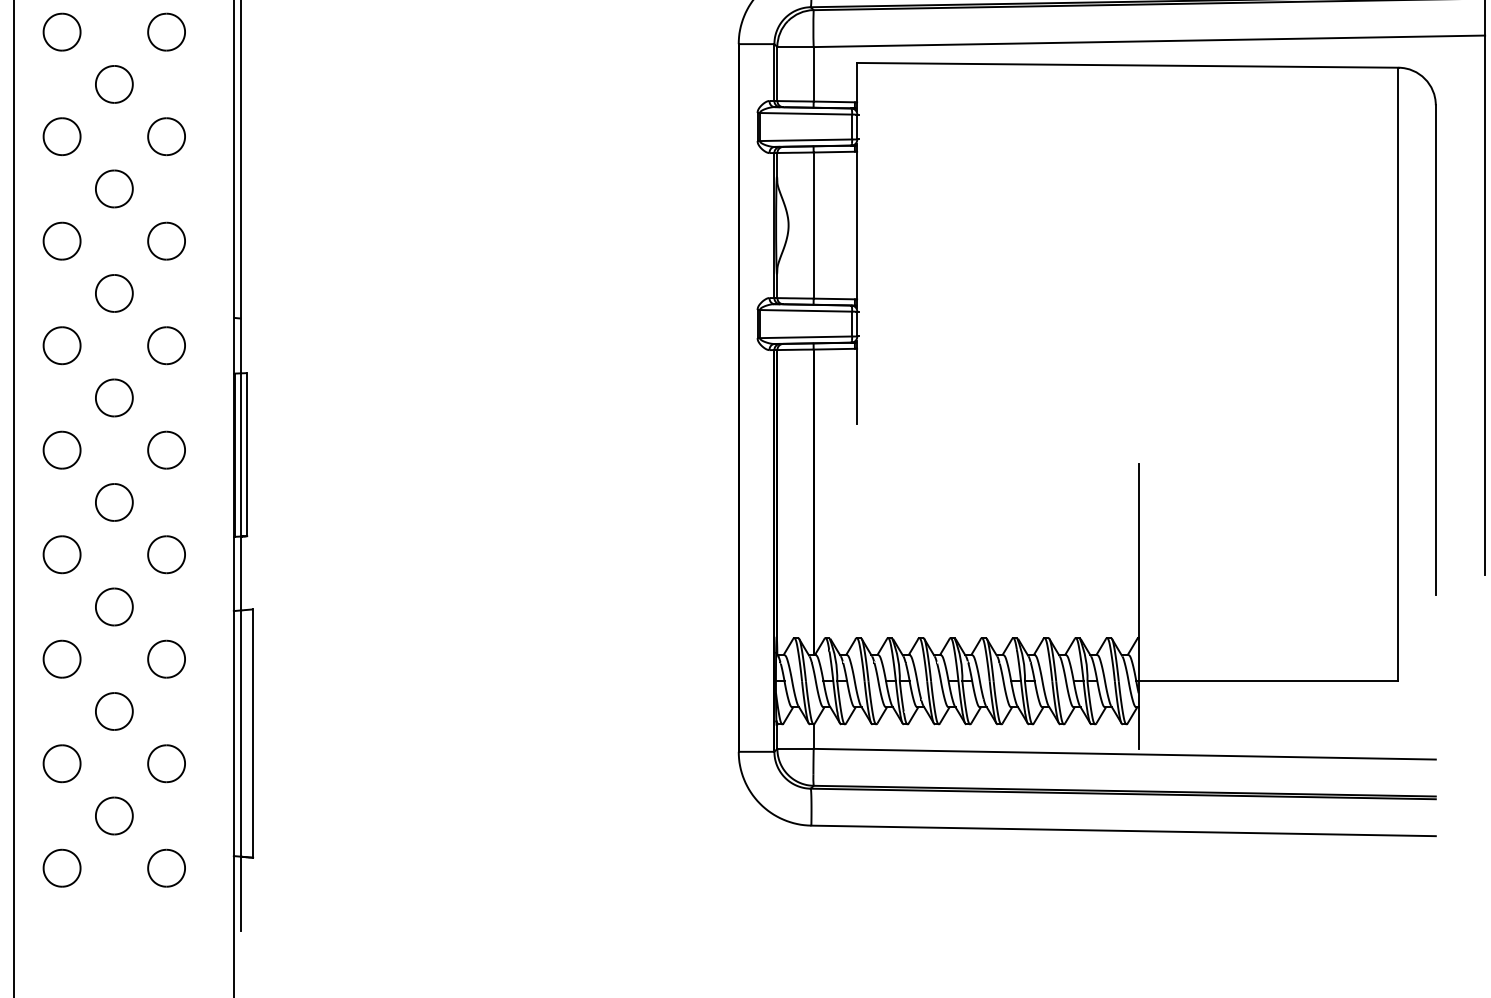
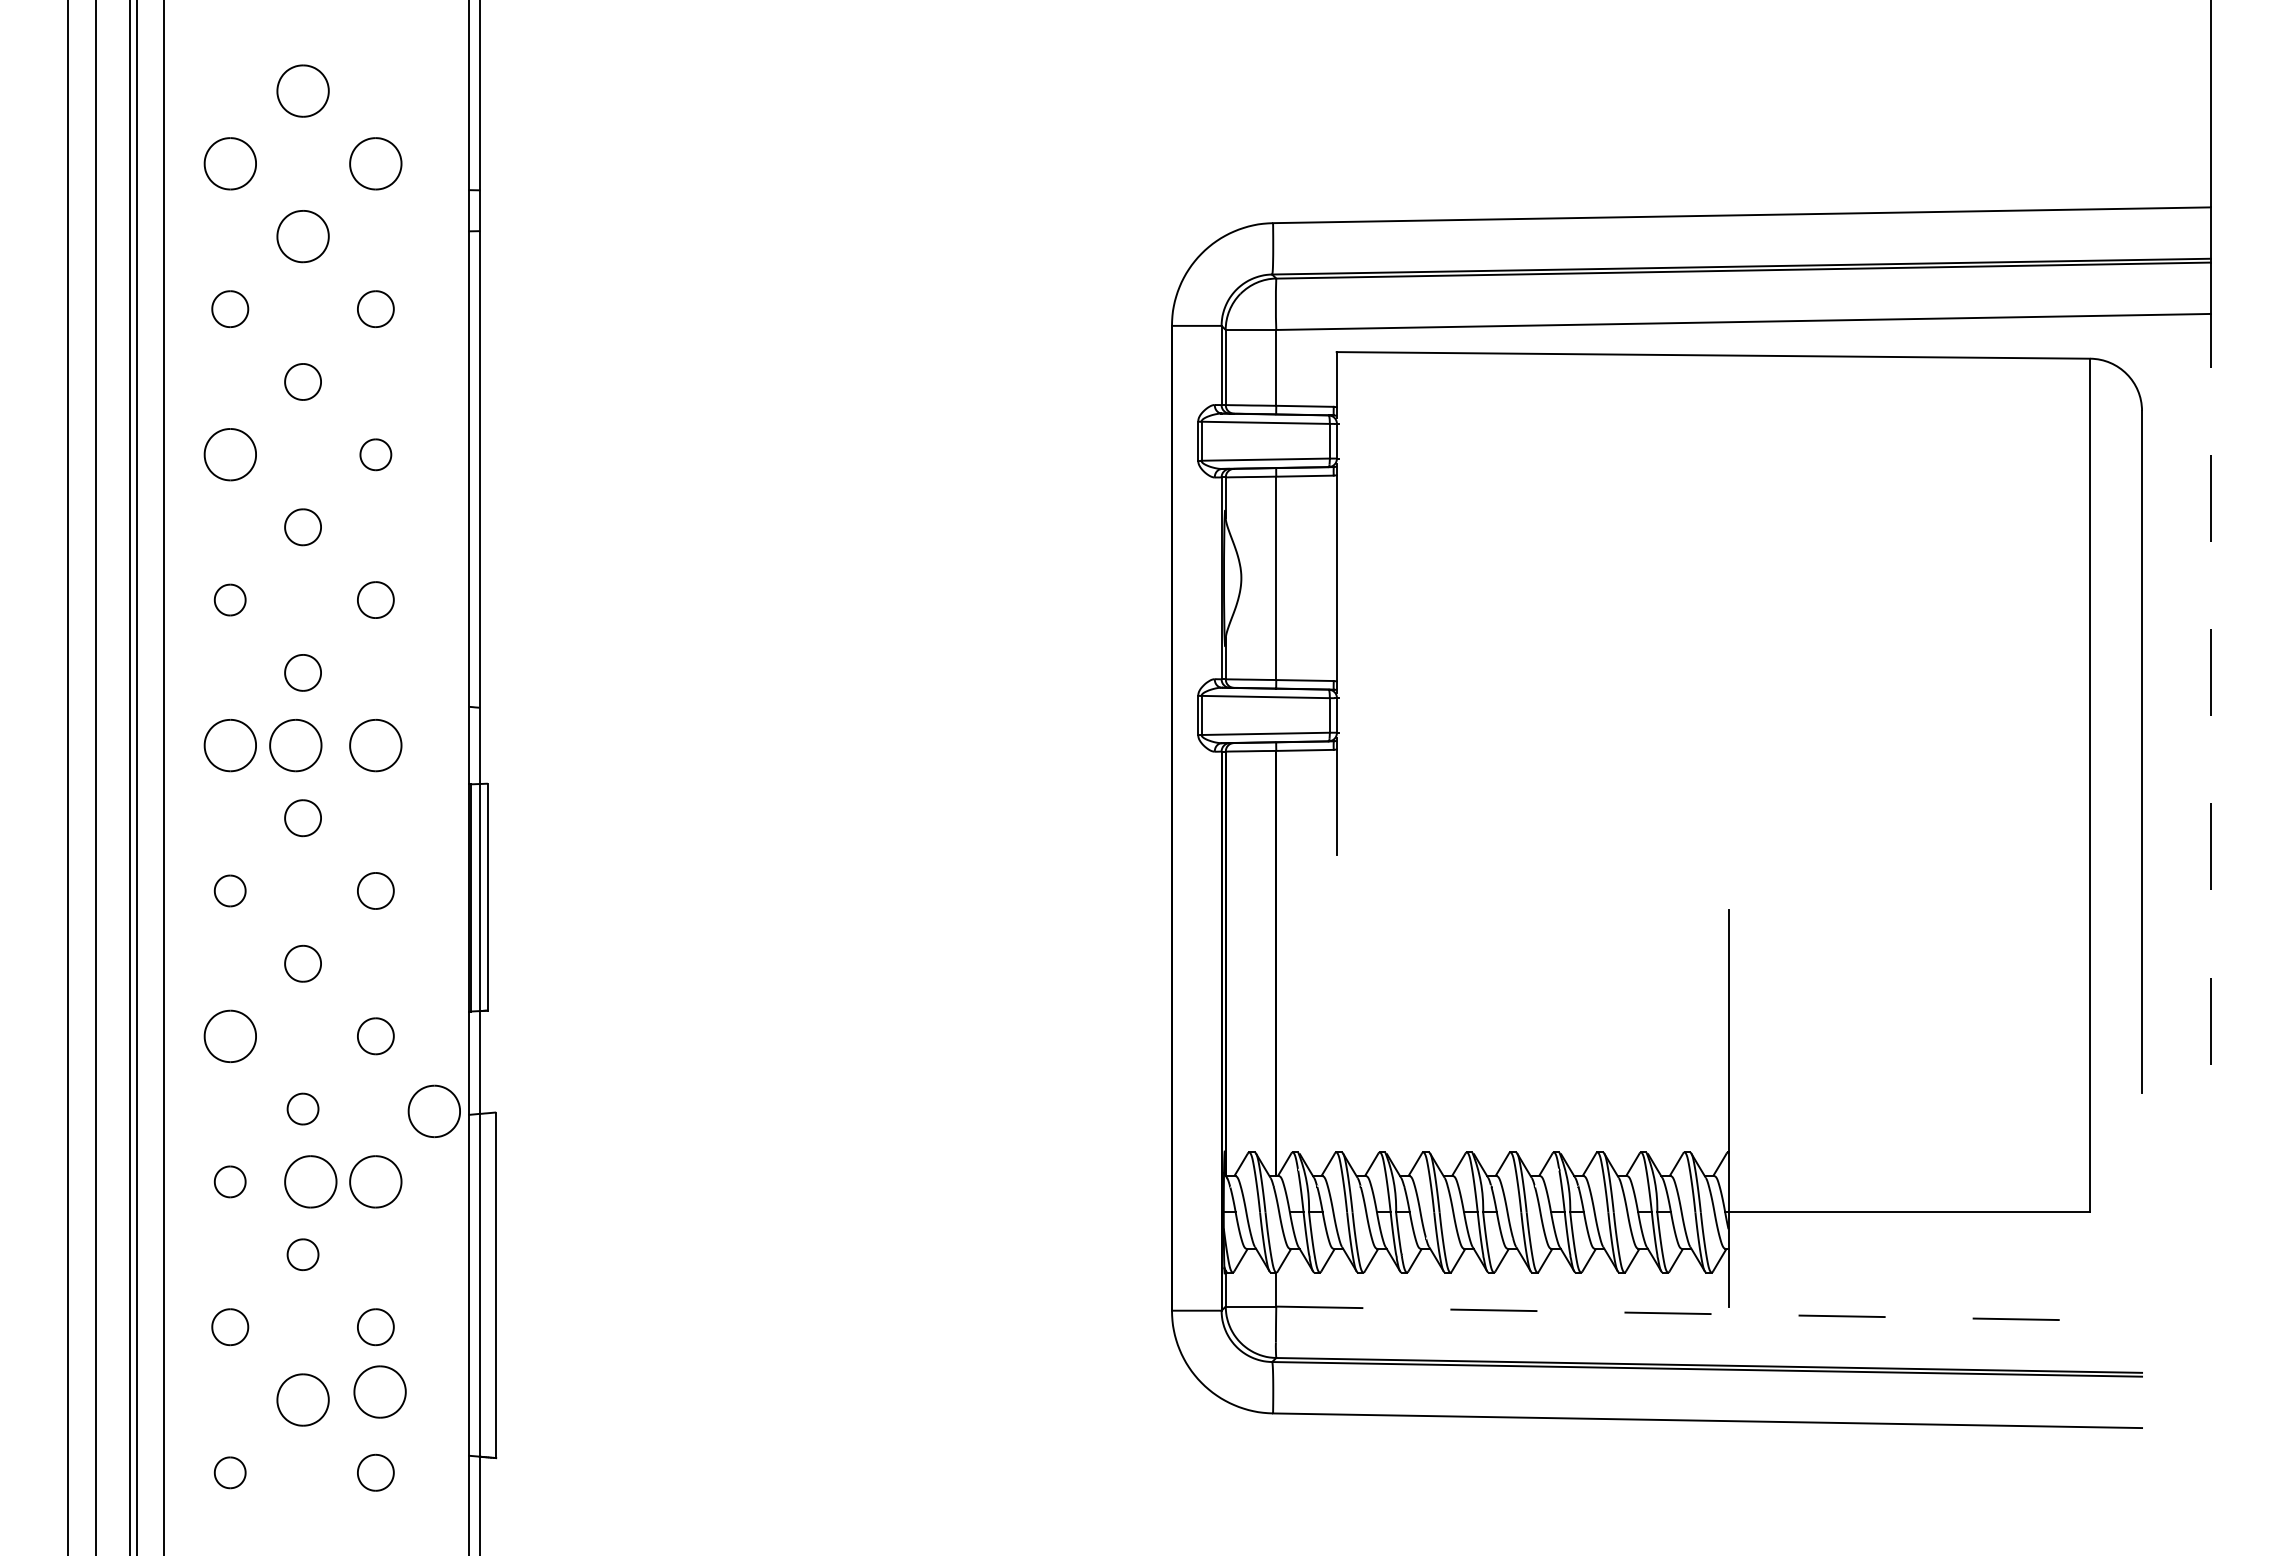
part: (61, 31) -> (229, 308), size x0.7
part: (166, 31) -> (375, 308), size x0.7
part: (113, 84) -> (302, 381), size x0.7
part: (166, 136) -> (375, 454), size x0.6
part: (113, 188) -> (302, 526), size x0.7
part: (61, 240) -> (229, 599), size x0.6
part: (166, 240) -> (375, 599), size x0.7
part: (113, 293) -> (302, 672), size x0.7
line: (1485, 304) -> (2210, 688), solid -> dashed
part: (108, 345) -> (295, 745), added
part: (113, 397) -> (302, 817), size x0.7
part: (61, 449) -> (229, 890), size x0.6
part: (166, 449) -> (375, 890), size x0.7
part: (113, 502) -> (302, 963), size x0.7
part: (166, 554) -> (375, 1035), size x0.7
part: (113, 606) -> (302, 1108), size x0.6
part: (208, 607) -> (433, 1110), added
part: (61, 658) -> (229, 1181), size x0.6
part: (119, 658) -> (310, 1181), added
part: (113, 711) -> (302, 1254), size x0.6
line: (1124, 754) -> (1709, 1314), solid -> dashed
part: (61, 763) -> (229, 1326), size x0.7
part: (166, 763) -> (375, 1326), size x0.7
part: (169, 809) -> (379, 1391), added
part: (61, 868) -> (229, 1472), size x0.6
part: (166, 868) -> (375, 1472), size x0.7

